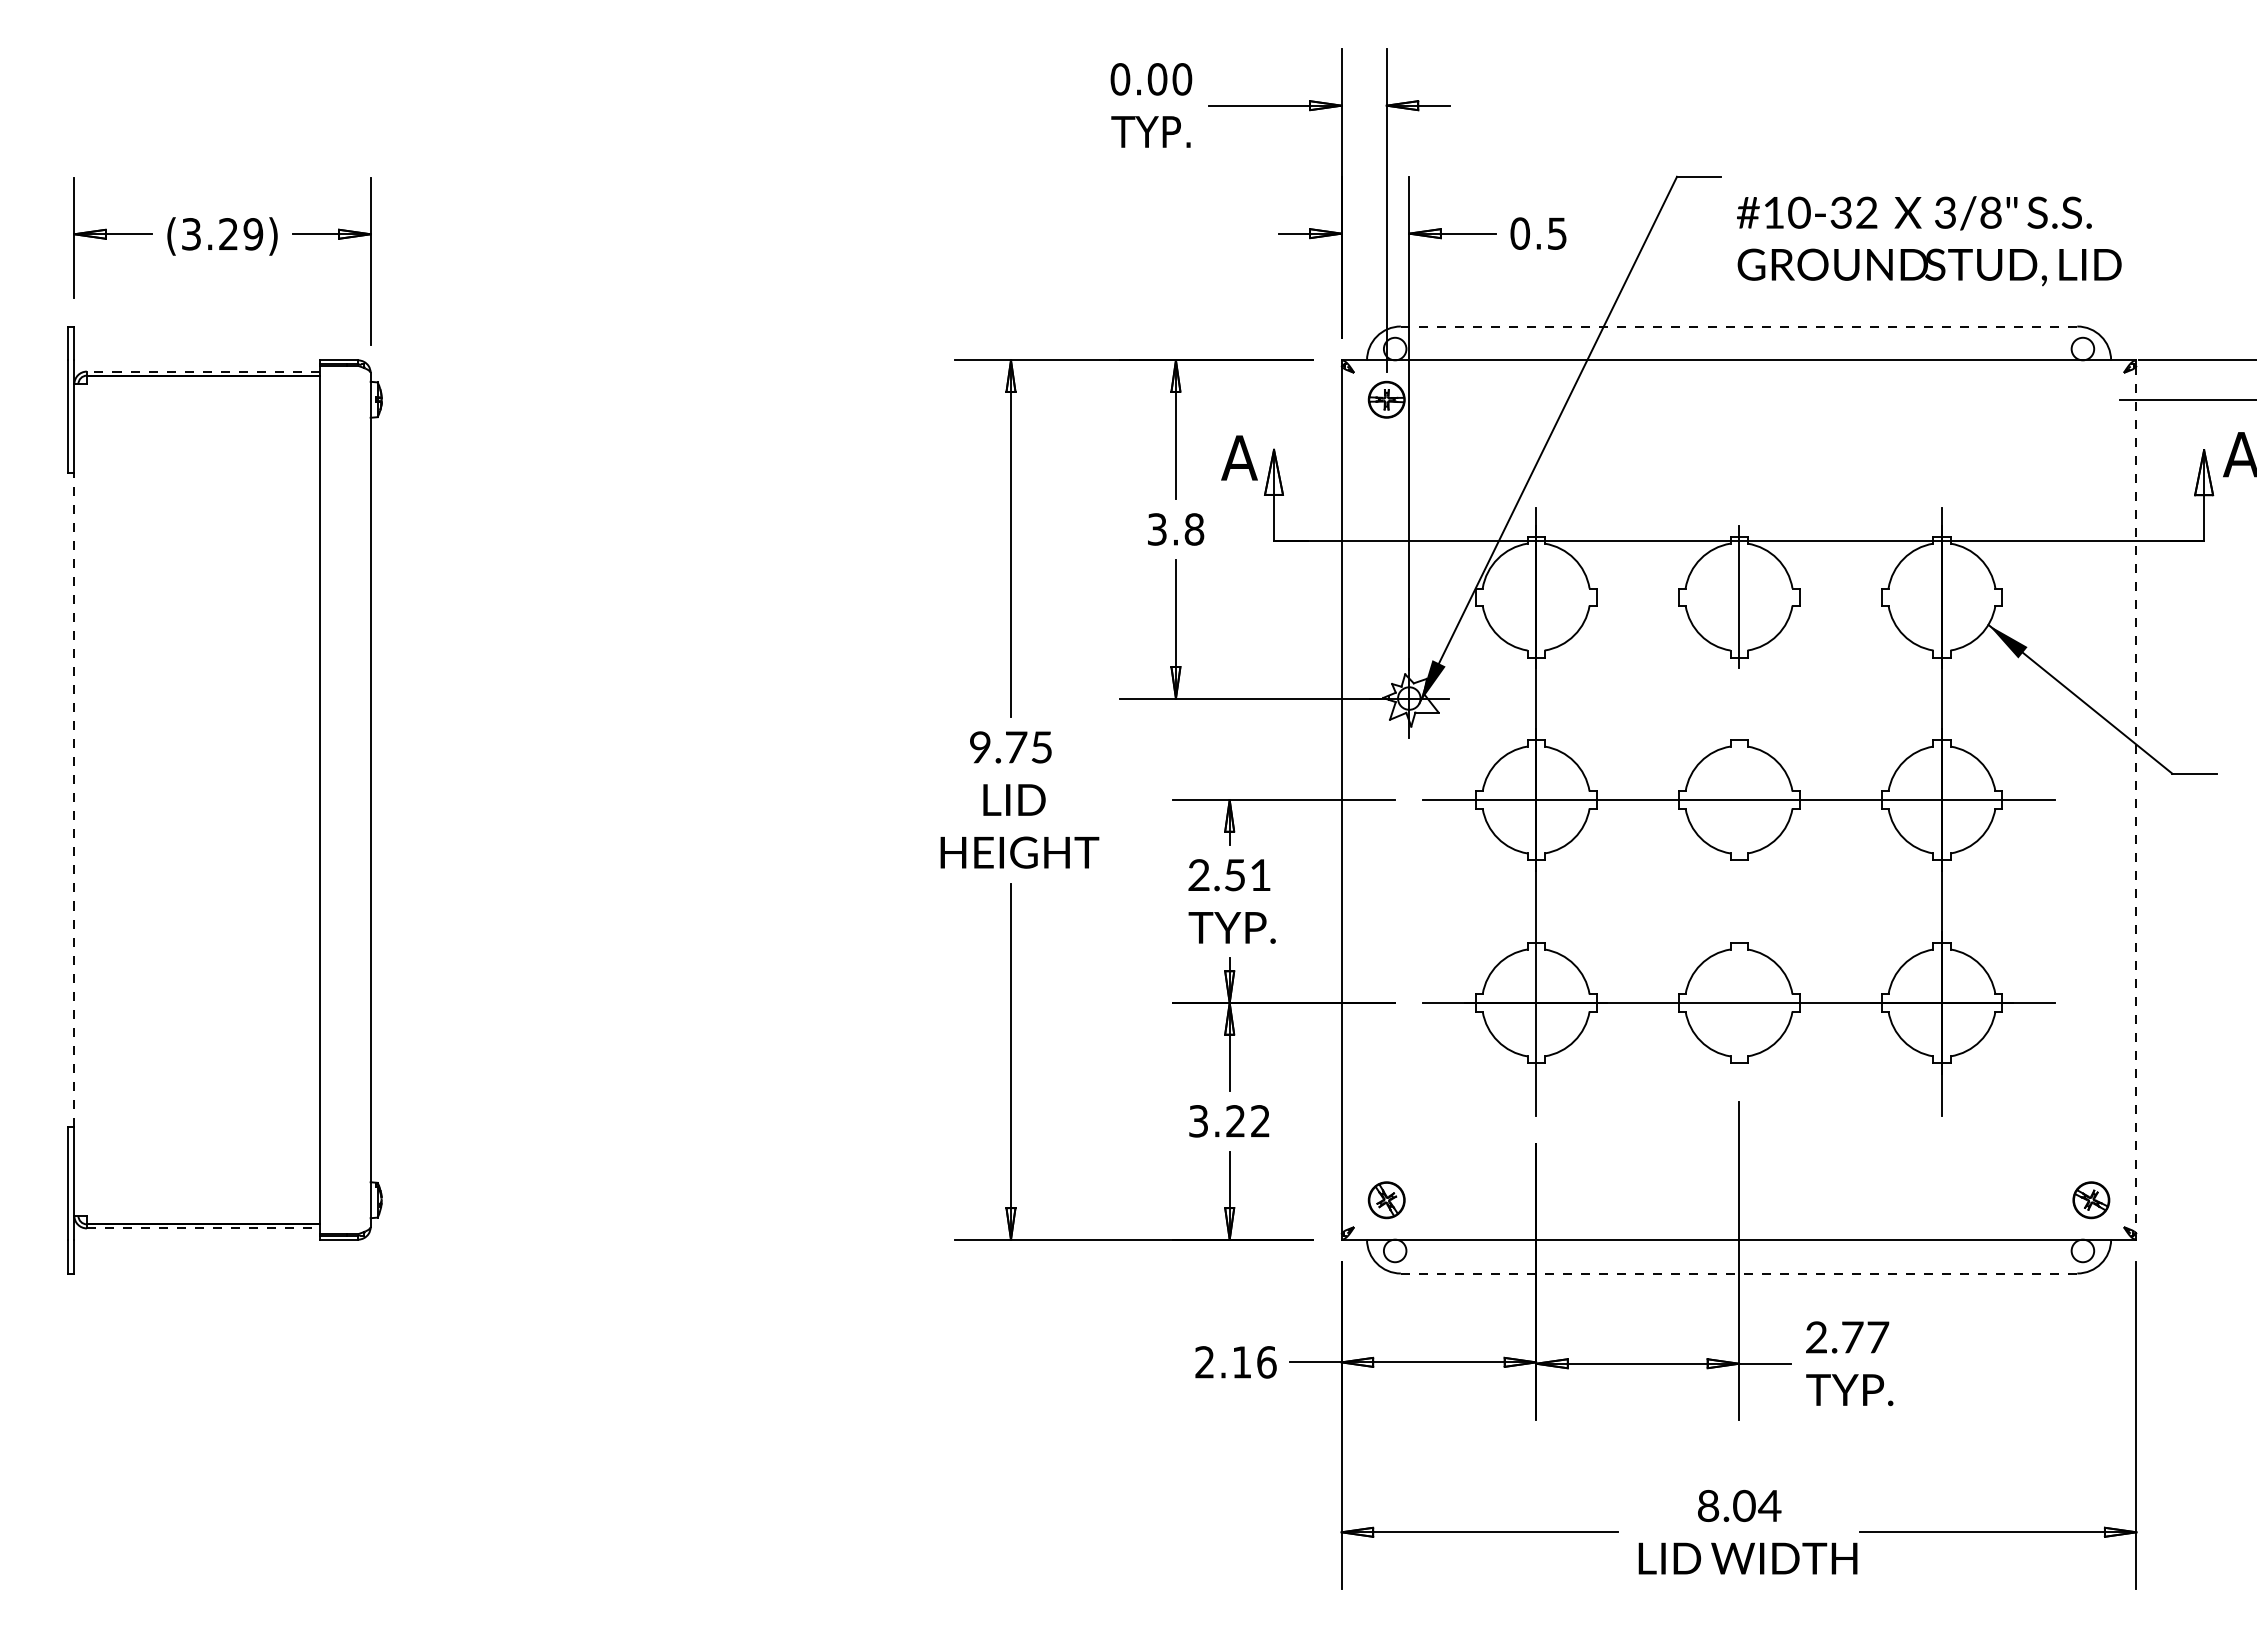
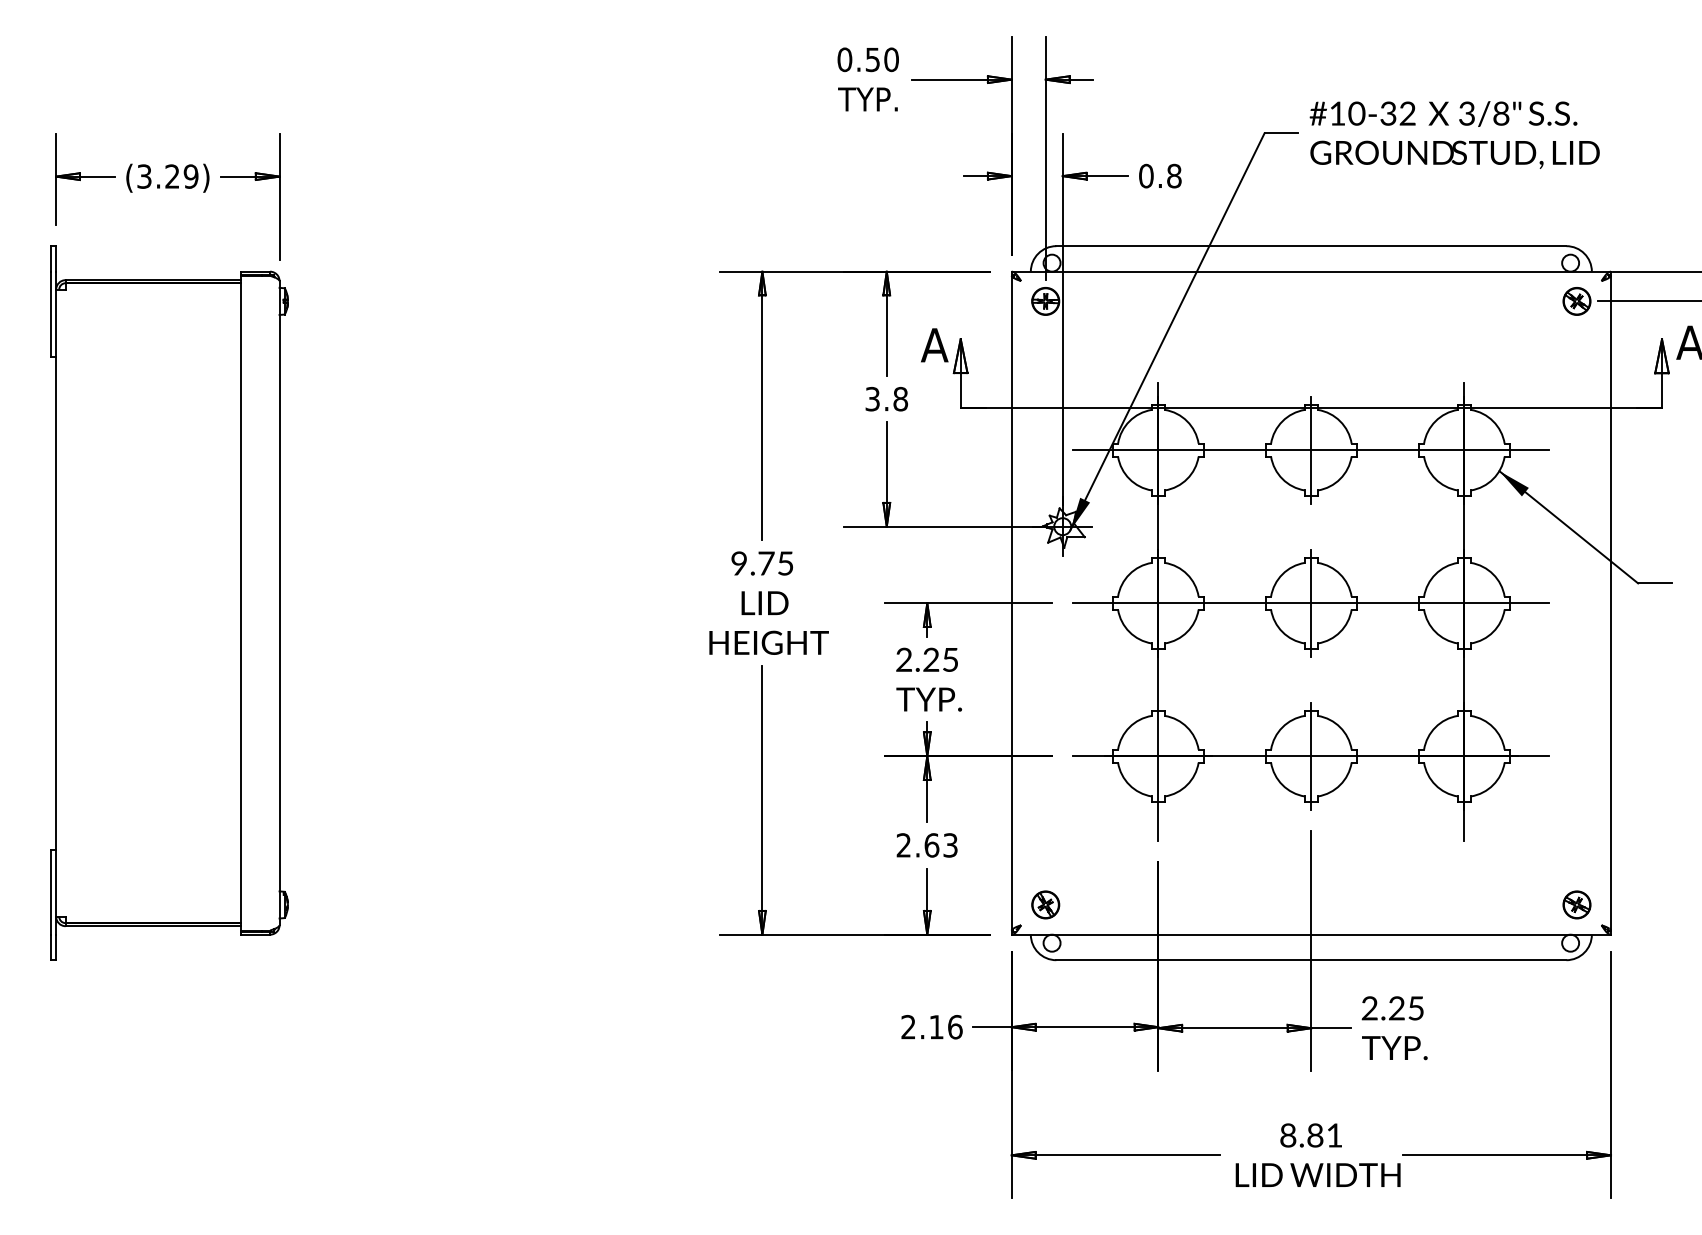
text: (1157, 79) -> (872, 59), 0.00 -> 0.50
text: (1557, 233) -> (1174, 176), 0.5 -> 0.8
text: (1929, 241) -> (1454, 135), moved
line: (1739, 326) -> (1311, 246), dashed -> solid
line: (203, 371) -> (153, 280), dashed -> solid
part: (2091, 399) -> (1577, 301), added
line: (1738, 597) -> (1310, 450), added
line: (1739, 799) -> (1311, 602), added
line: (74, 800) -> (56, 603), dashed -> solid
line: (2136, 800) -> (1611, 603), dashed -> solid
text: (1247, 875) -> (940, 660), 2.51 -> 2.25
line: (1739, 1002) -> (1311, 755), added
text: (1229, 1121) -> (927, 845), 3.22 -> 2.63
line: (203, 1228) -> (153, 926), dashed -> solid
line: (1738, 1273) -> (1310, 960), dashed -> solid
text: (1865, 1337) -> (1406, 1008), 2.77 -> 2.25
text: (1757, 1505) -> (1325, 1135), 8.04 -> 8.81

